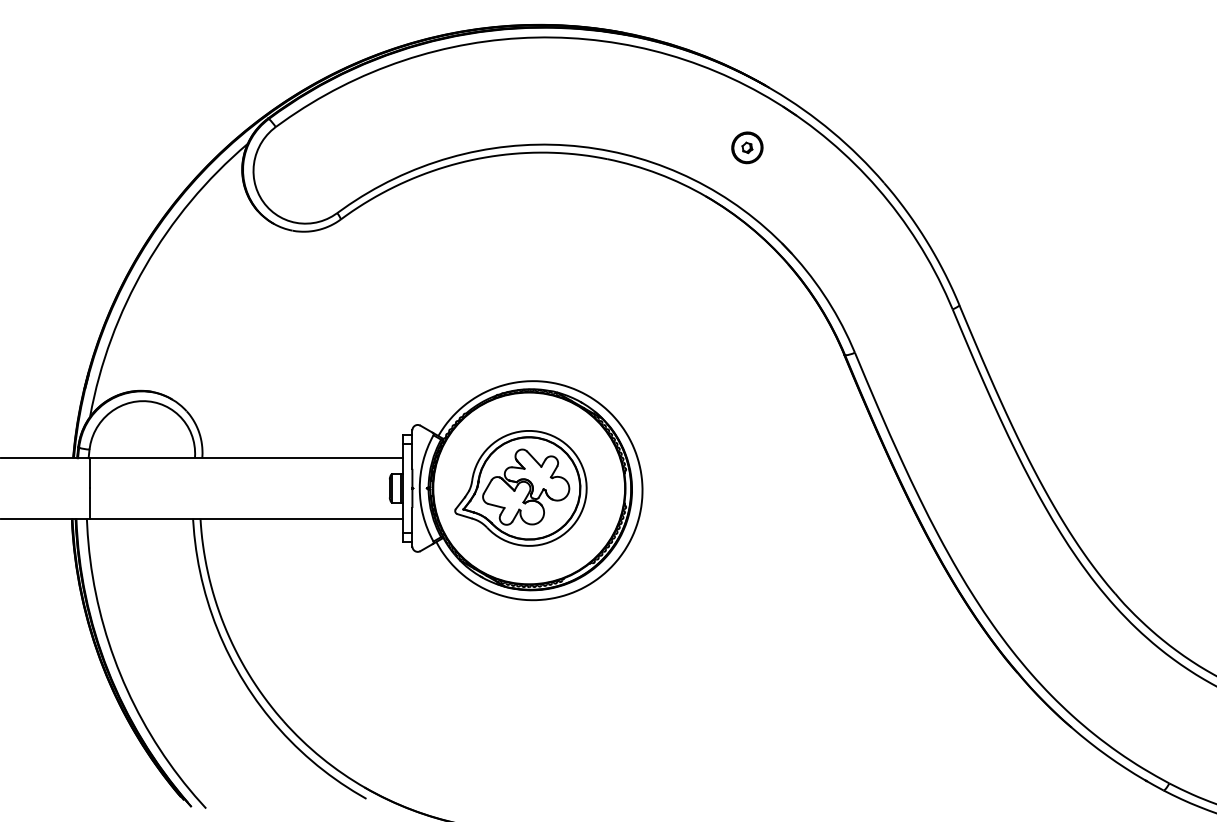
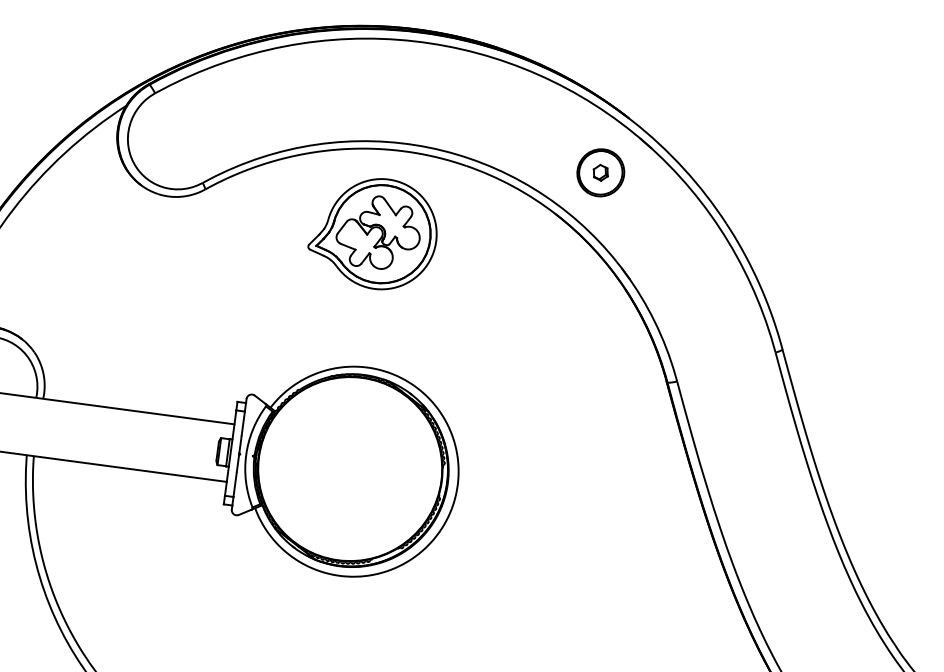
part: (747, 147) -> (601, 172), size x1.6
part: (520, 488) -> (373, 233), moved

